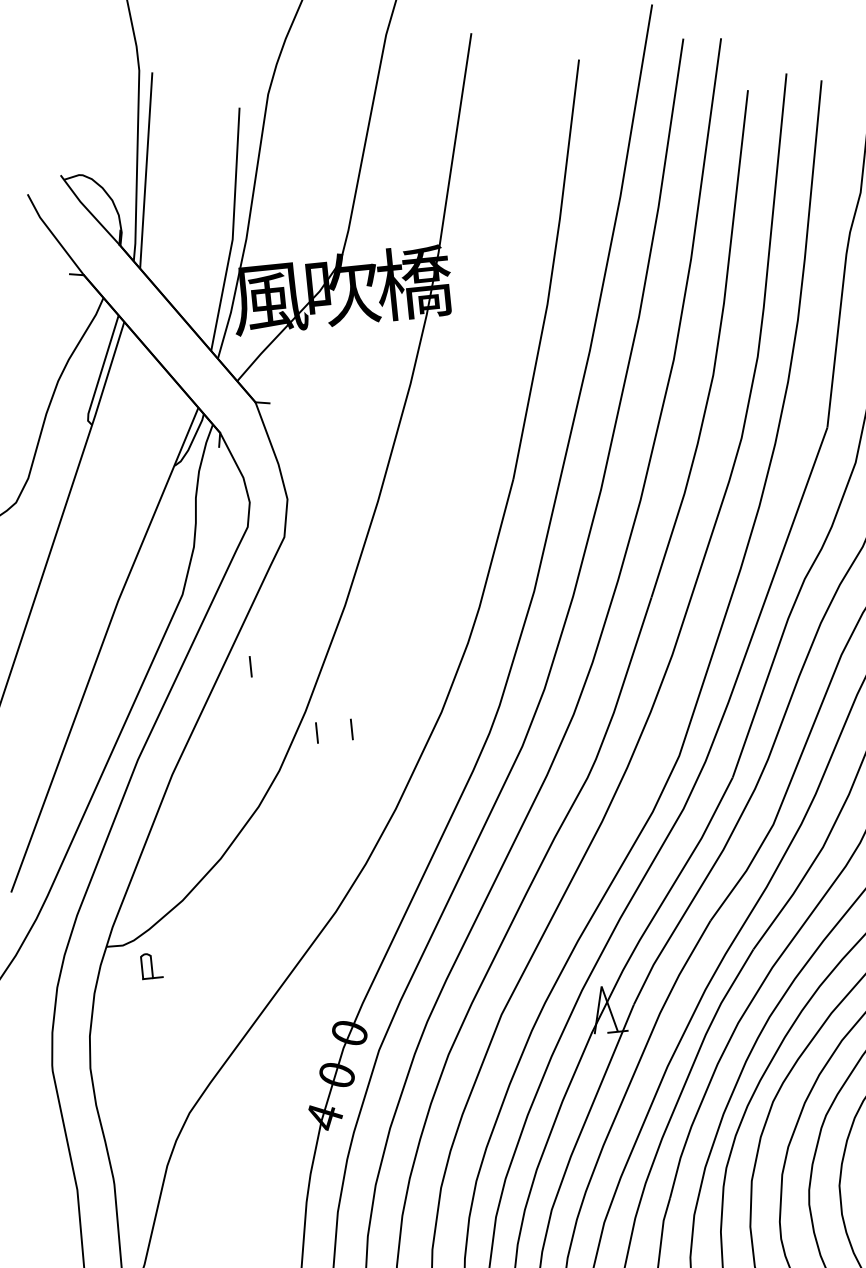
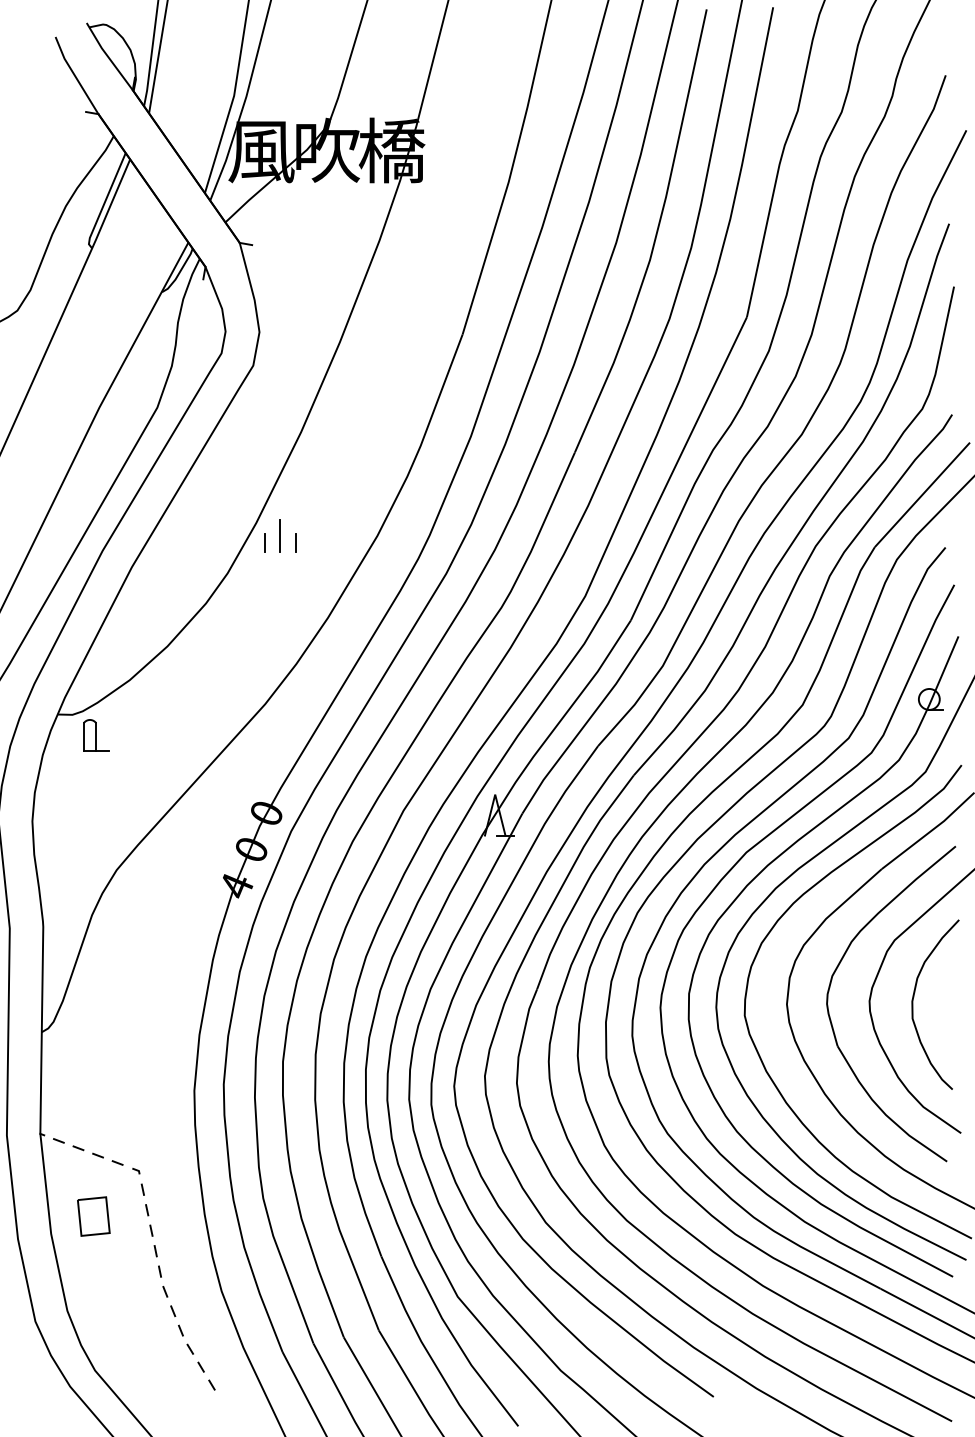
line: (250, 666) -> (211, 477), removed
line: (333, 722) -> (280, 535), added
part: (151, 965) -> (96, 735), size x1.43

